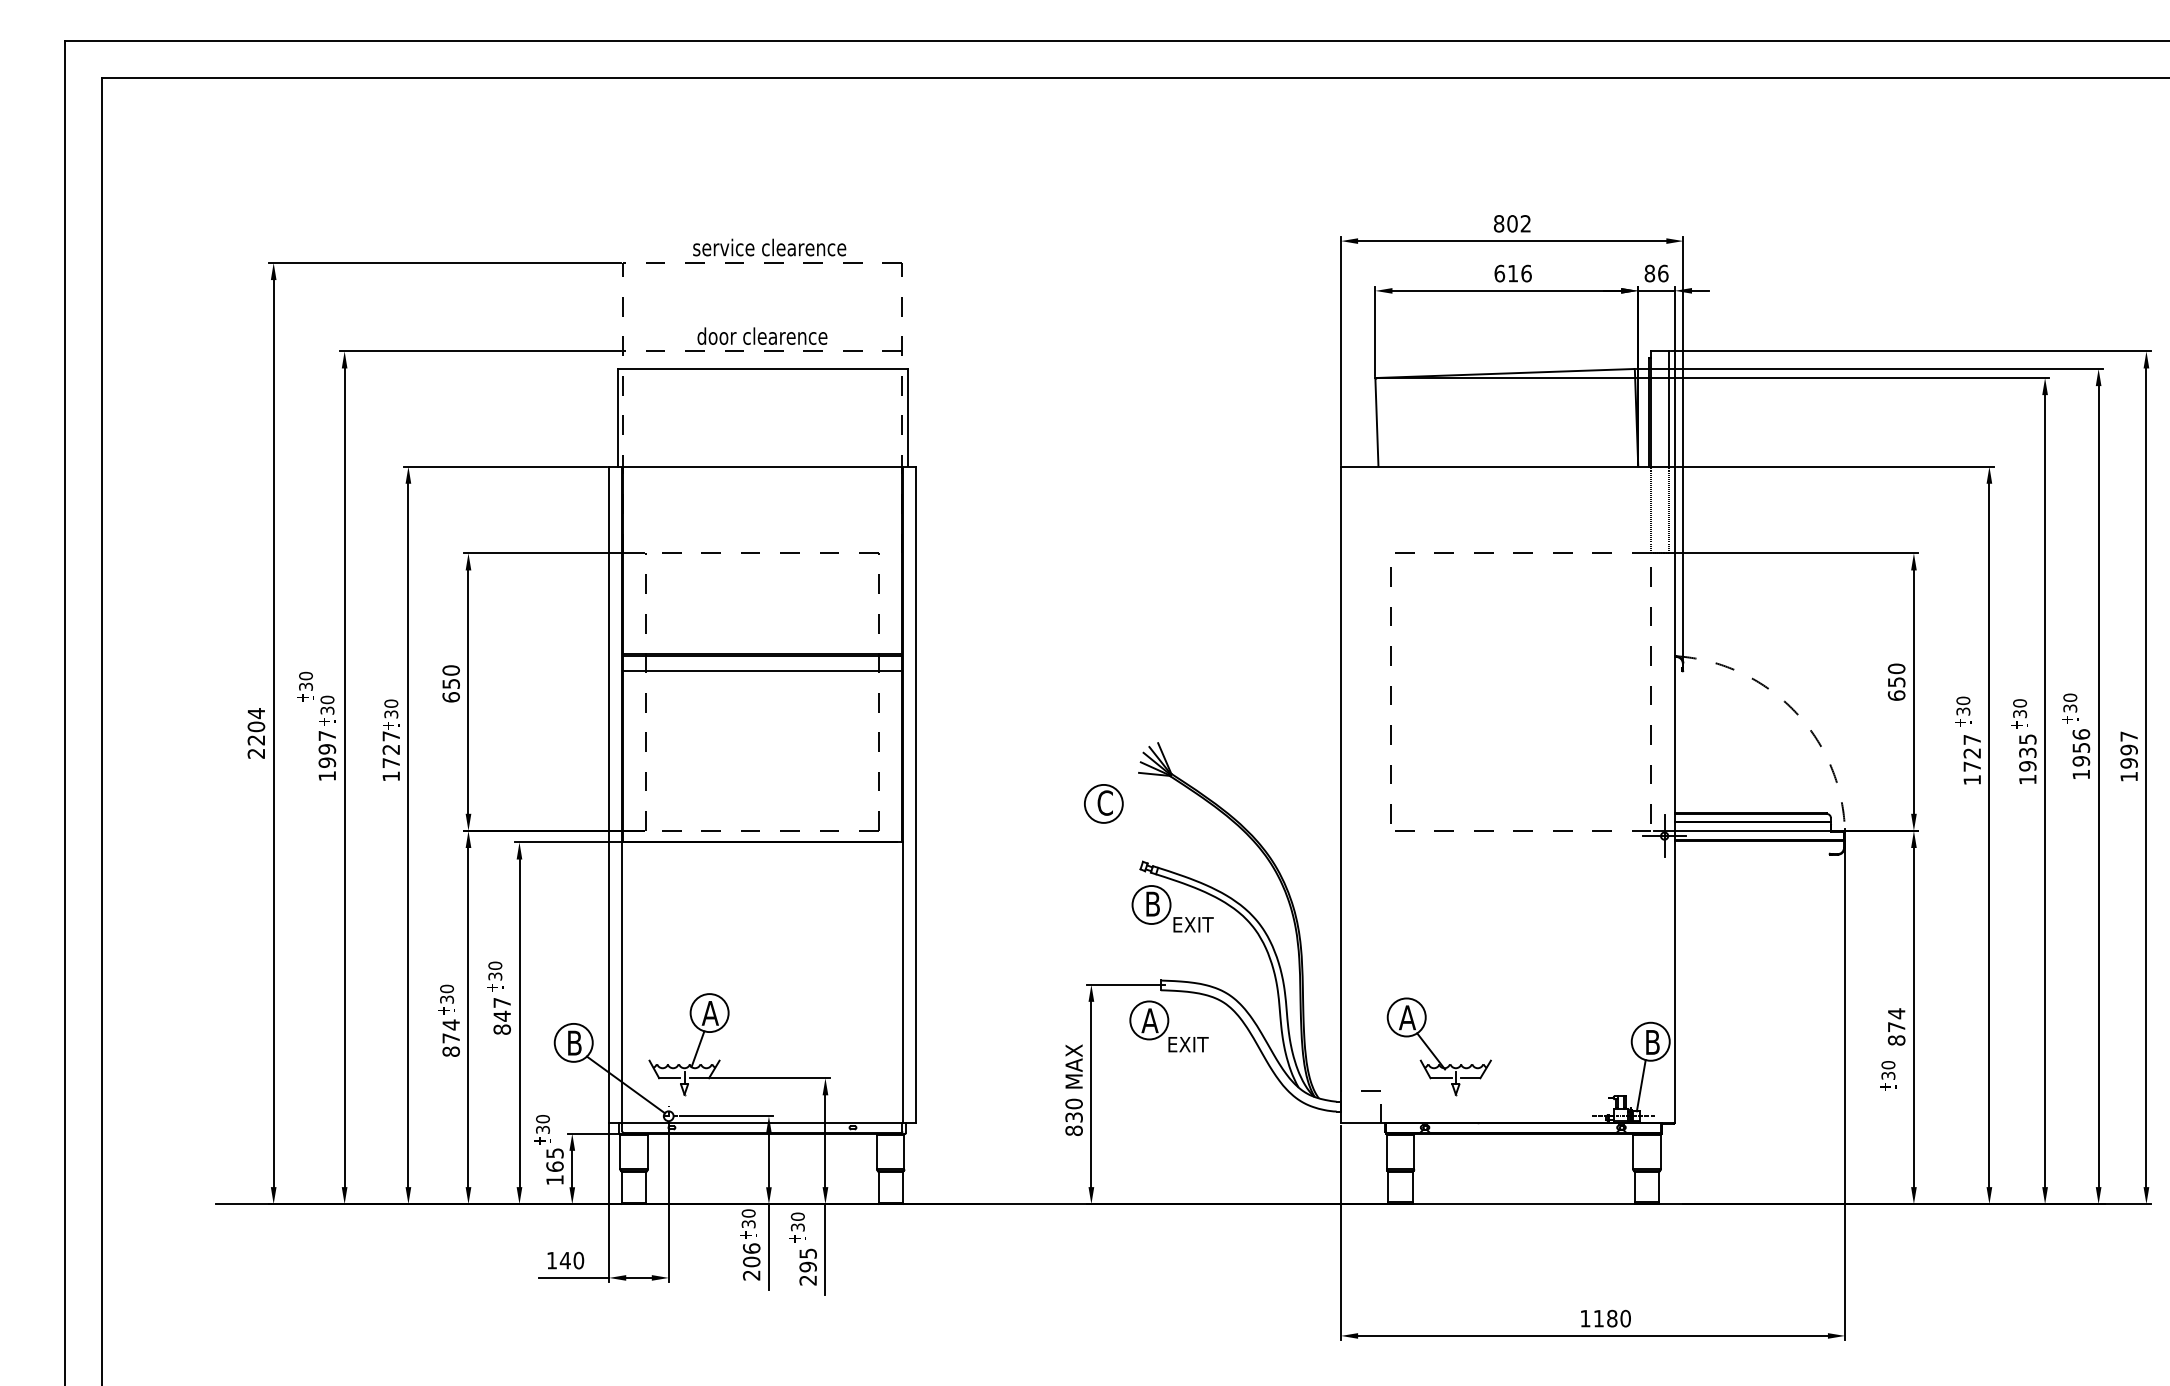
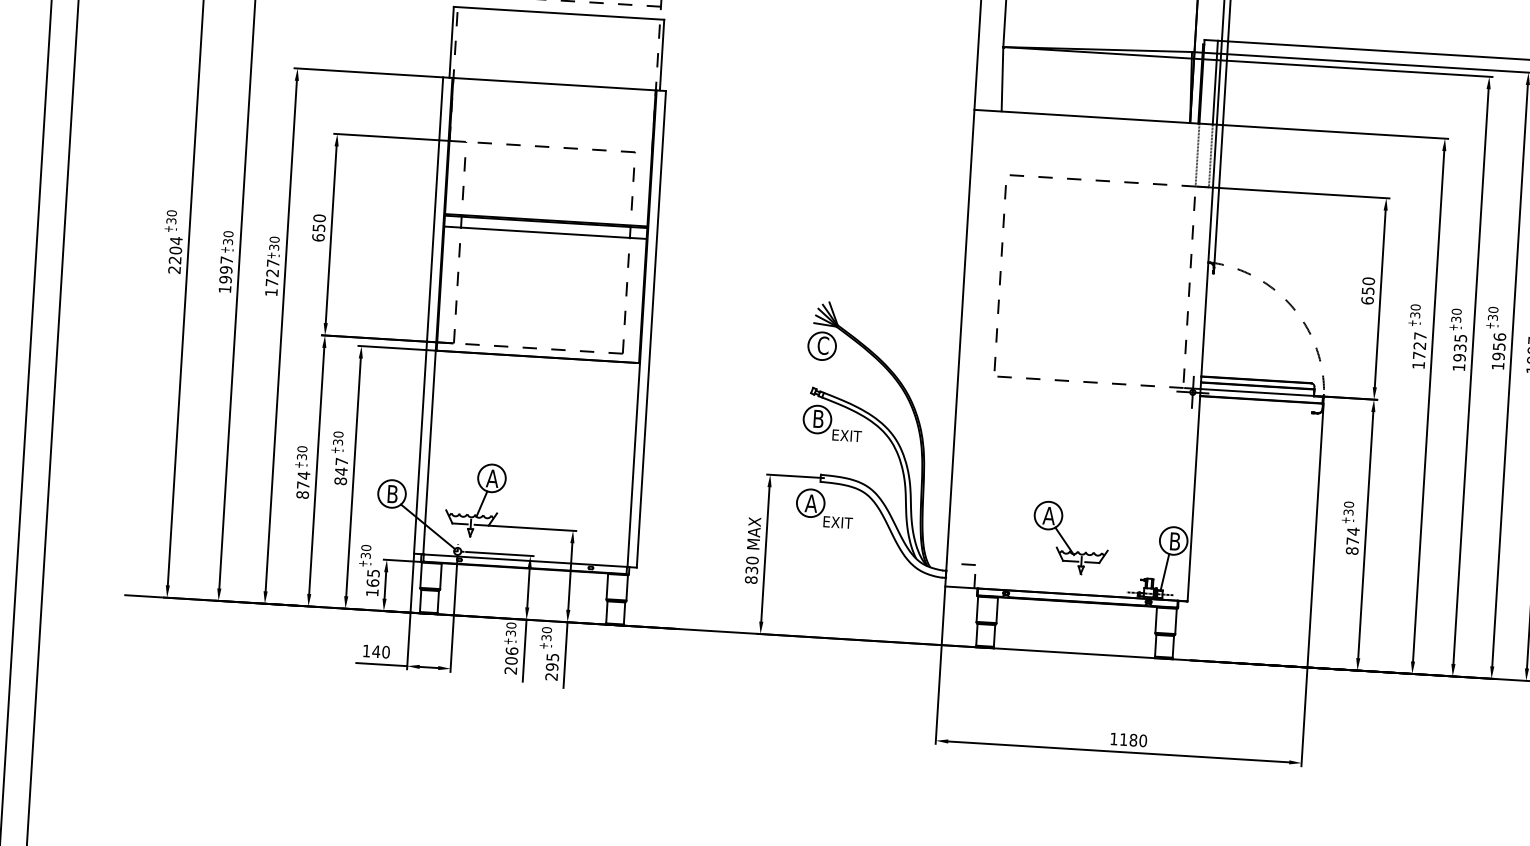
text: (305, 686) -> (171, 220), moved
part: (1103, 803) -> (821, 345), moved
part: (1432, 1051) -> (1065, 541), moved
text: (1888, 1075) -> (1348, 512), moved

